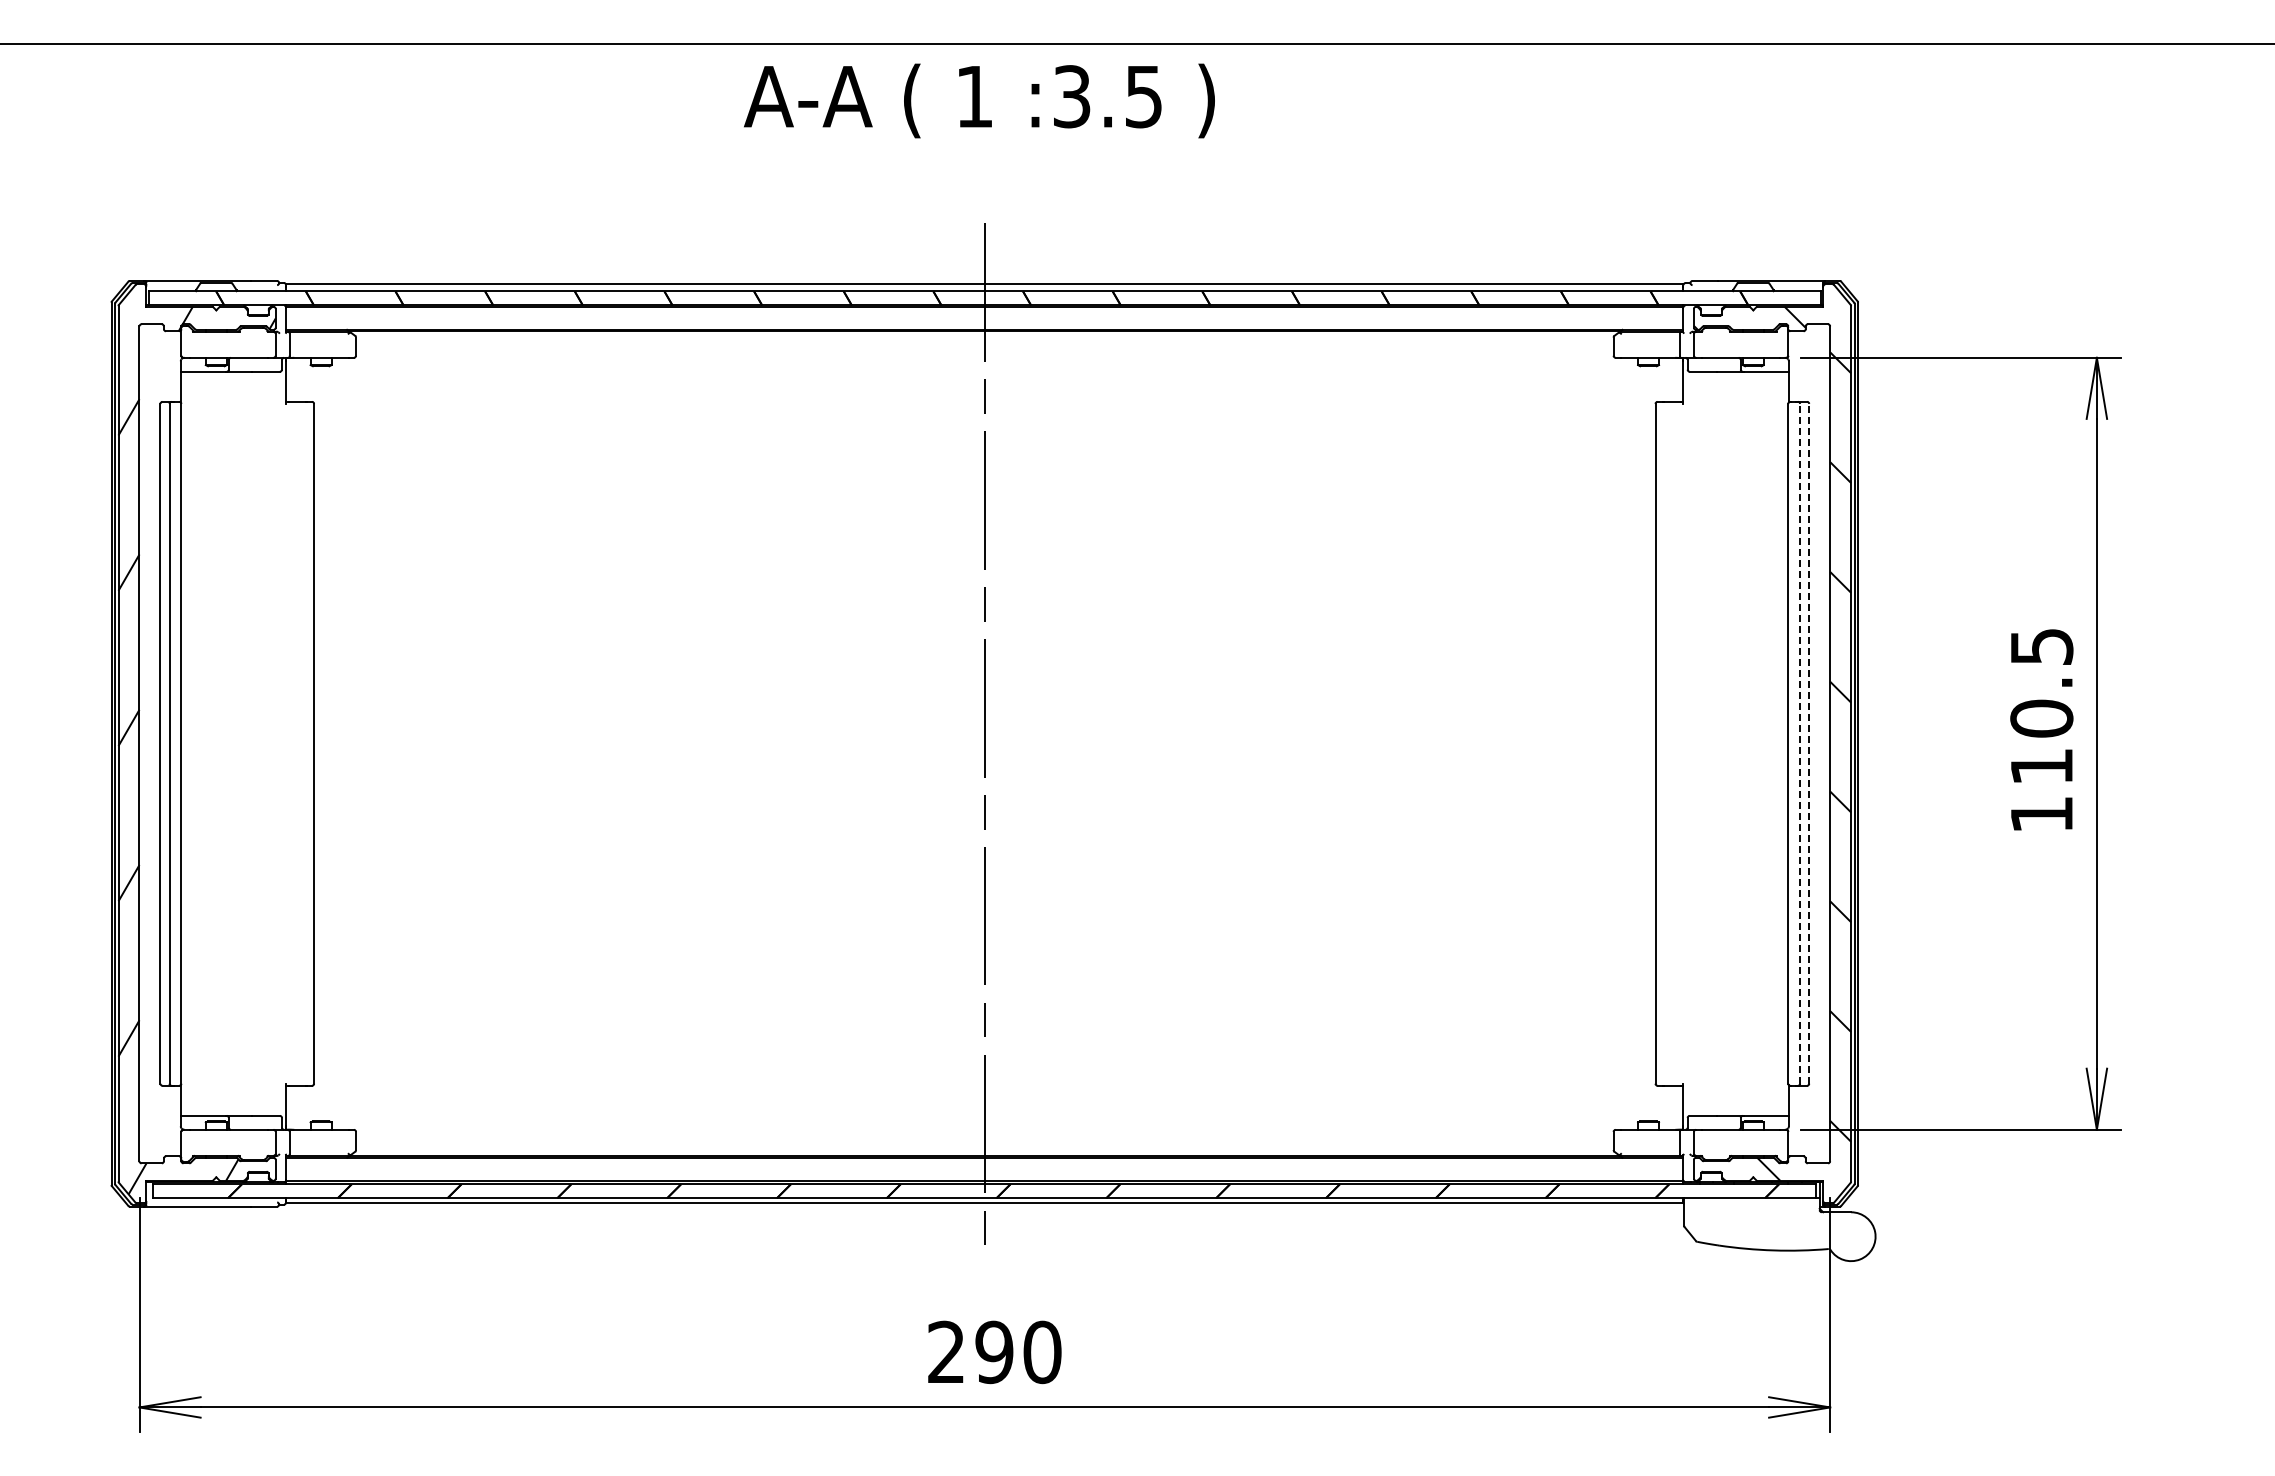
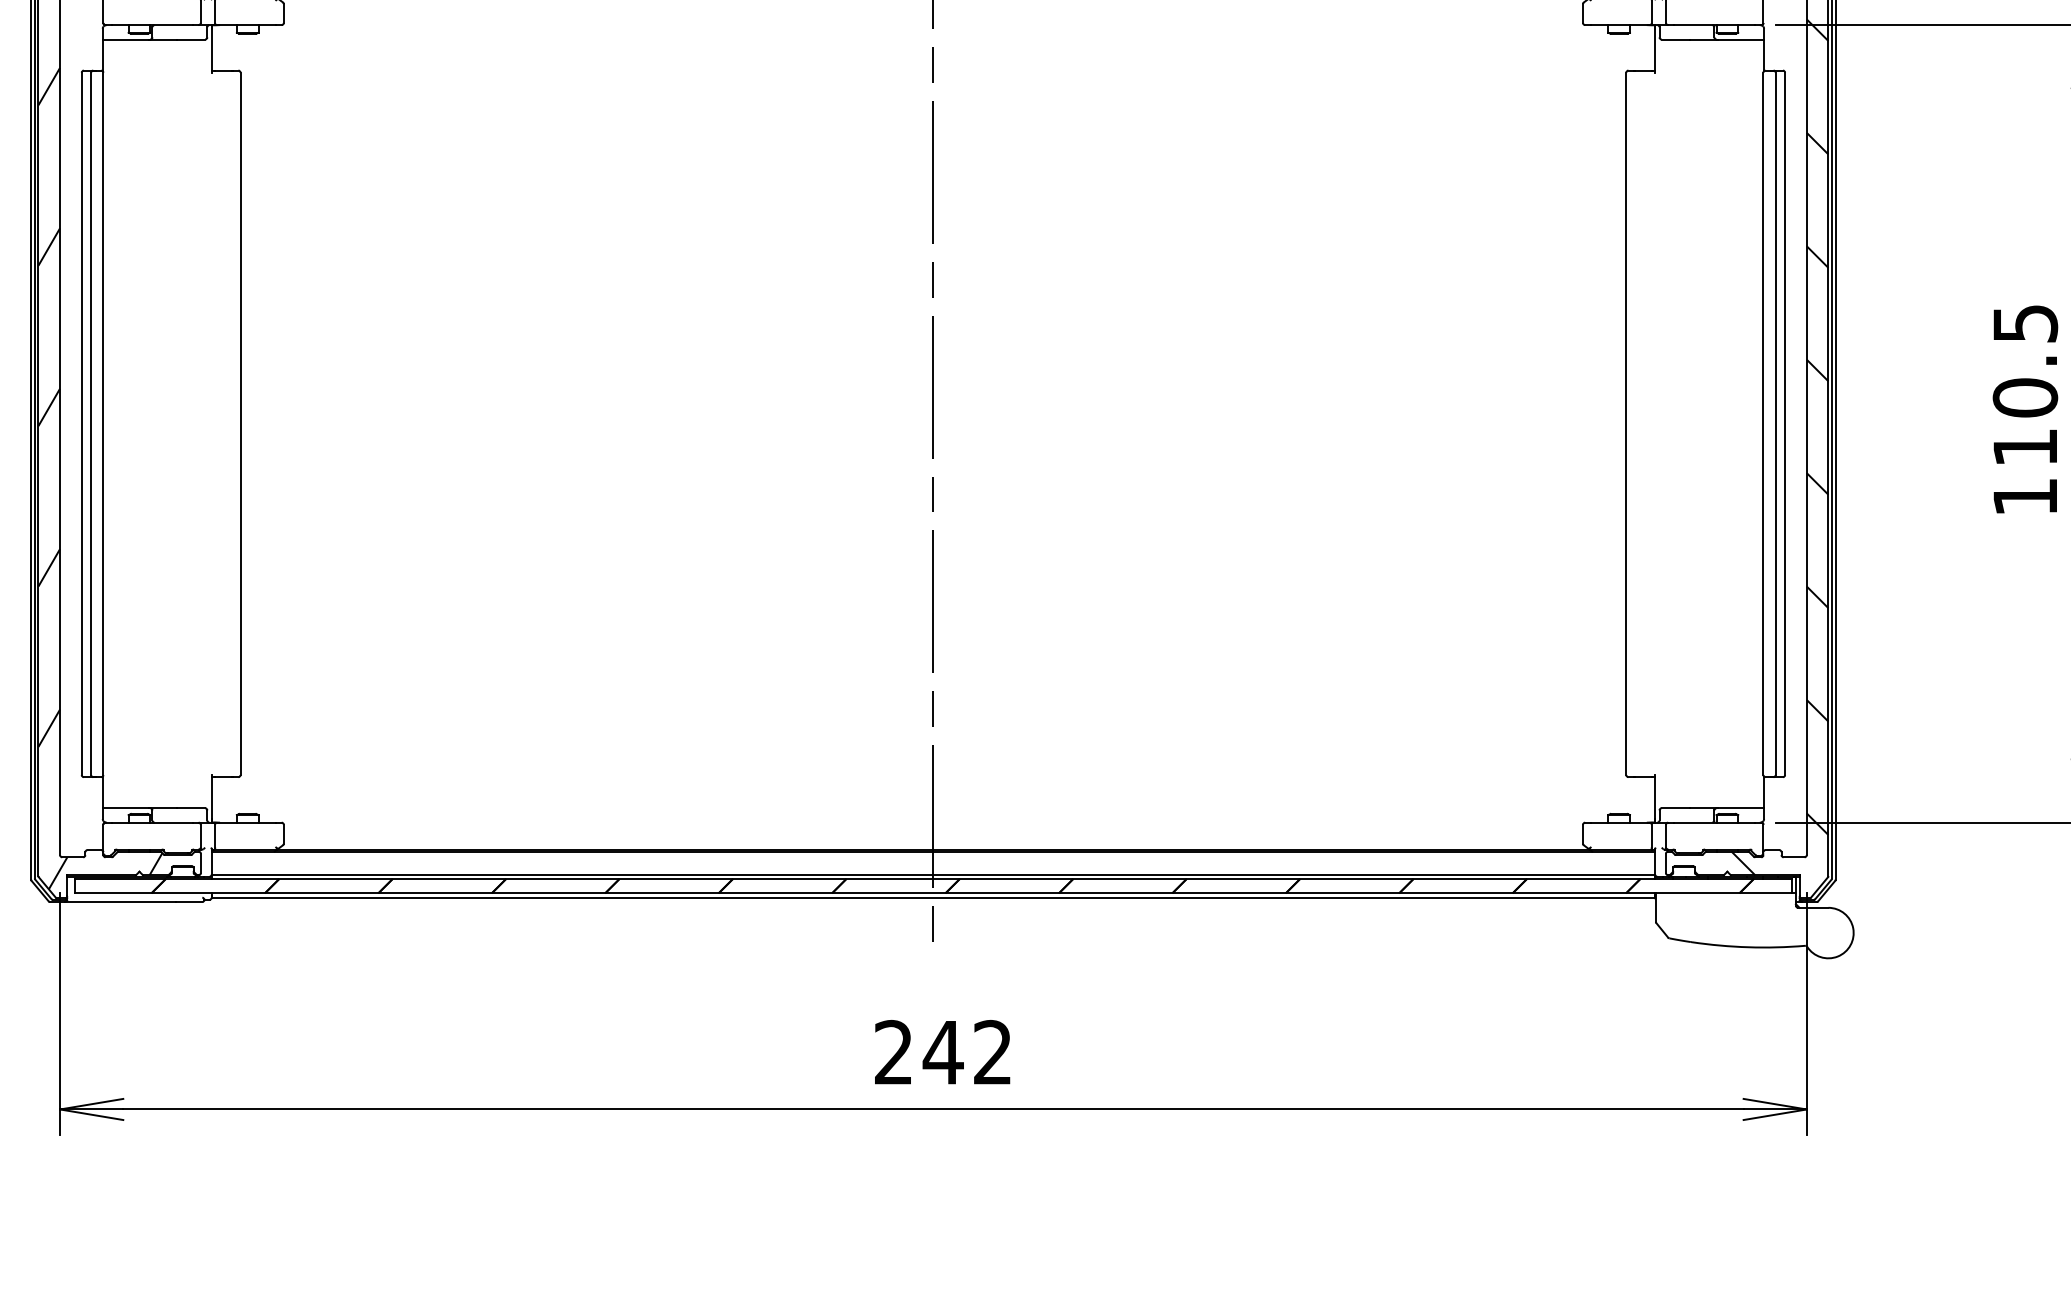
line: (1800, 743) -> (1776, 423), dashed -> solid
line: (1809, 743) -> (1785, 423), dashed -> solid
text: (1017, 1352) -> (967, 1052), 290 -> 242

